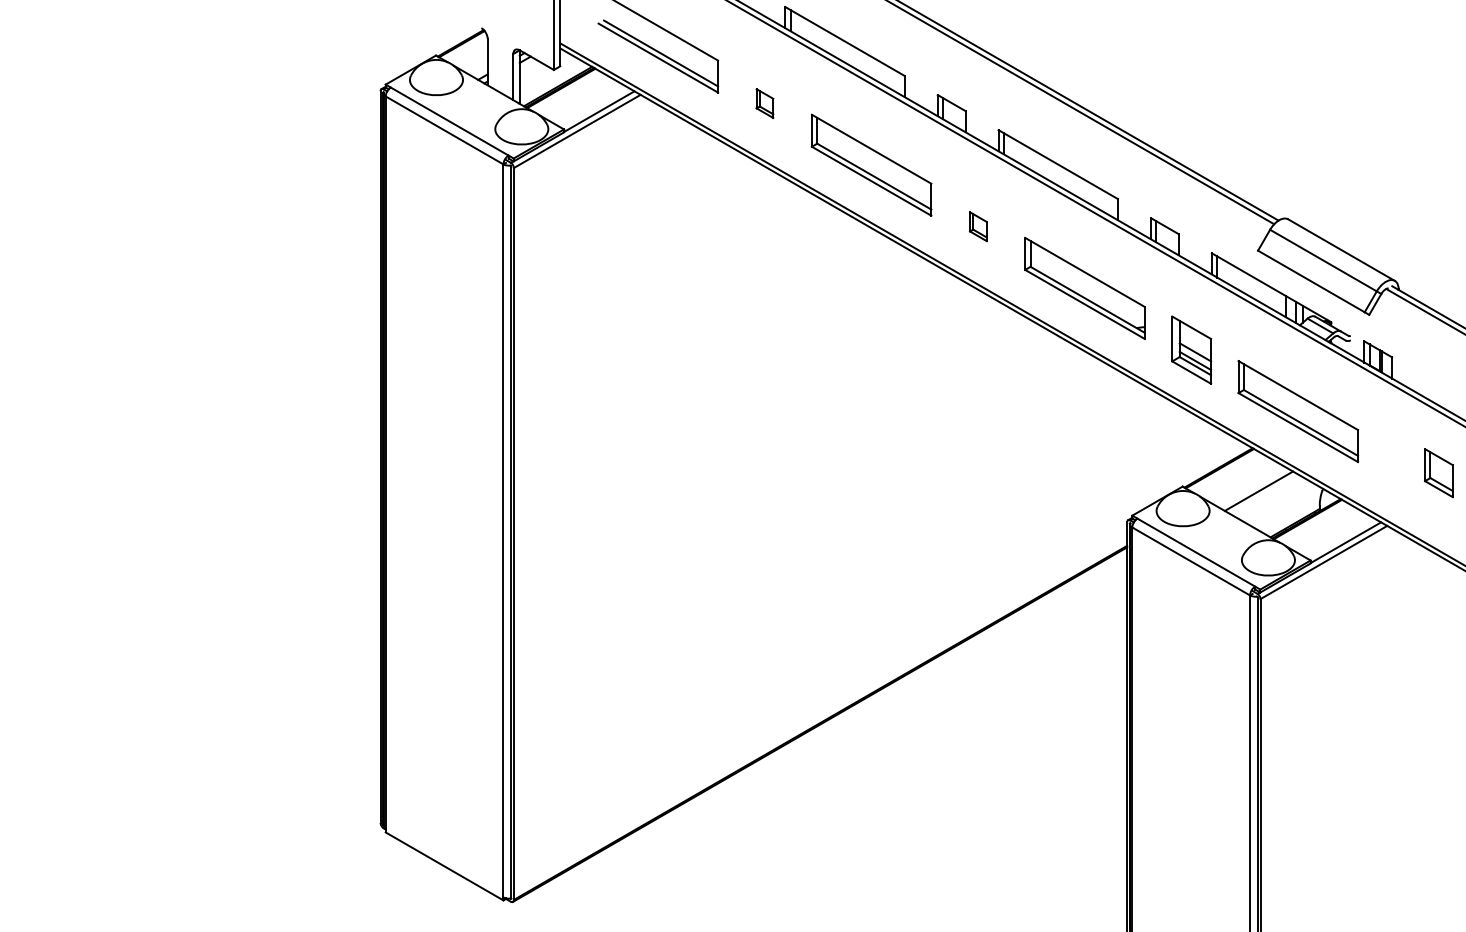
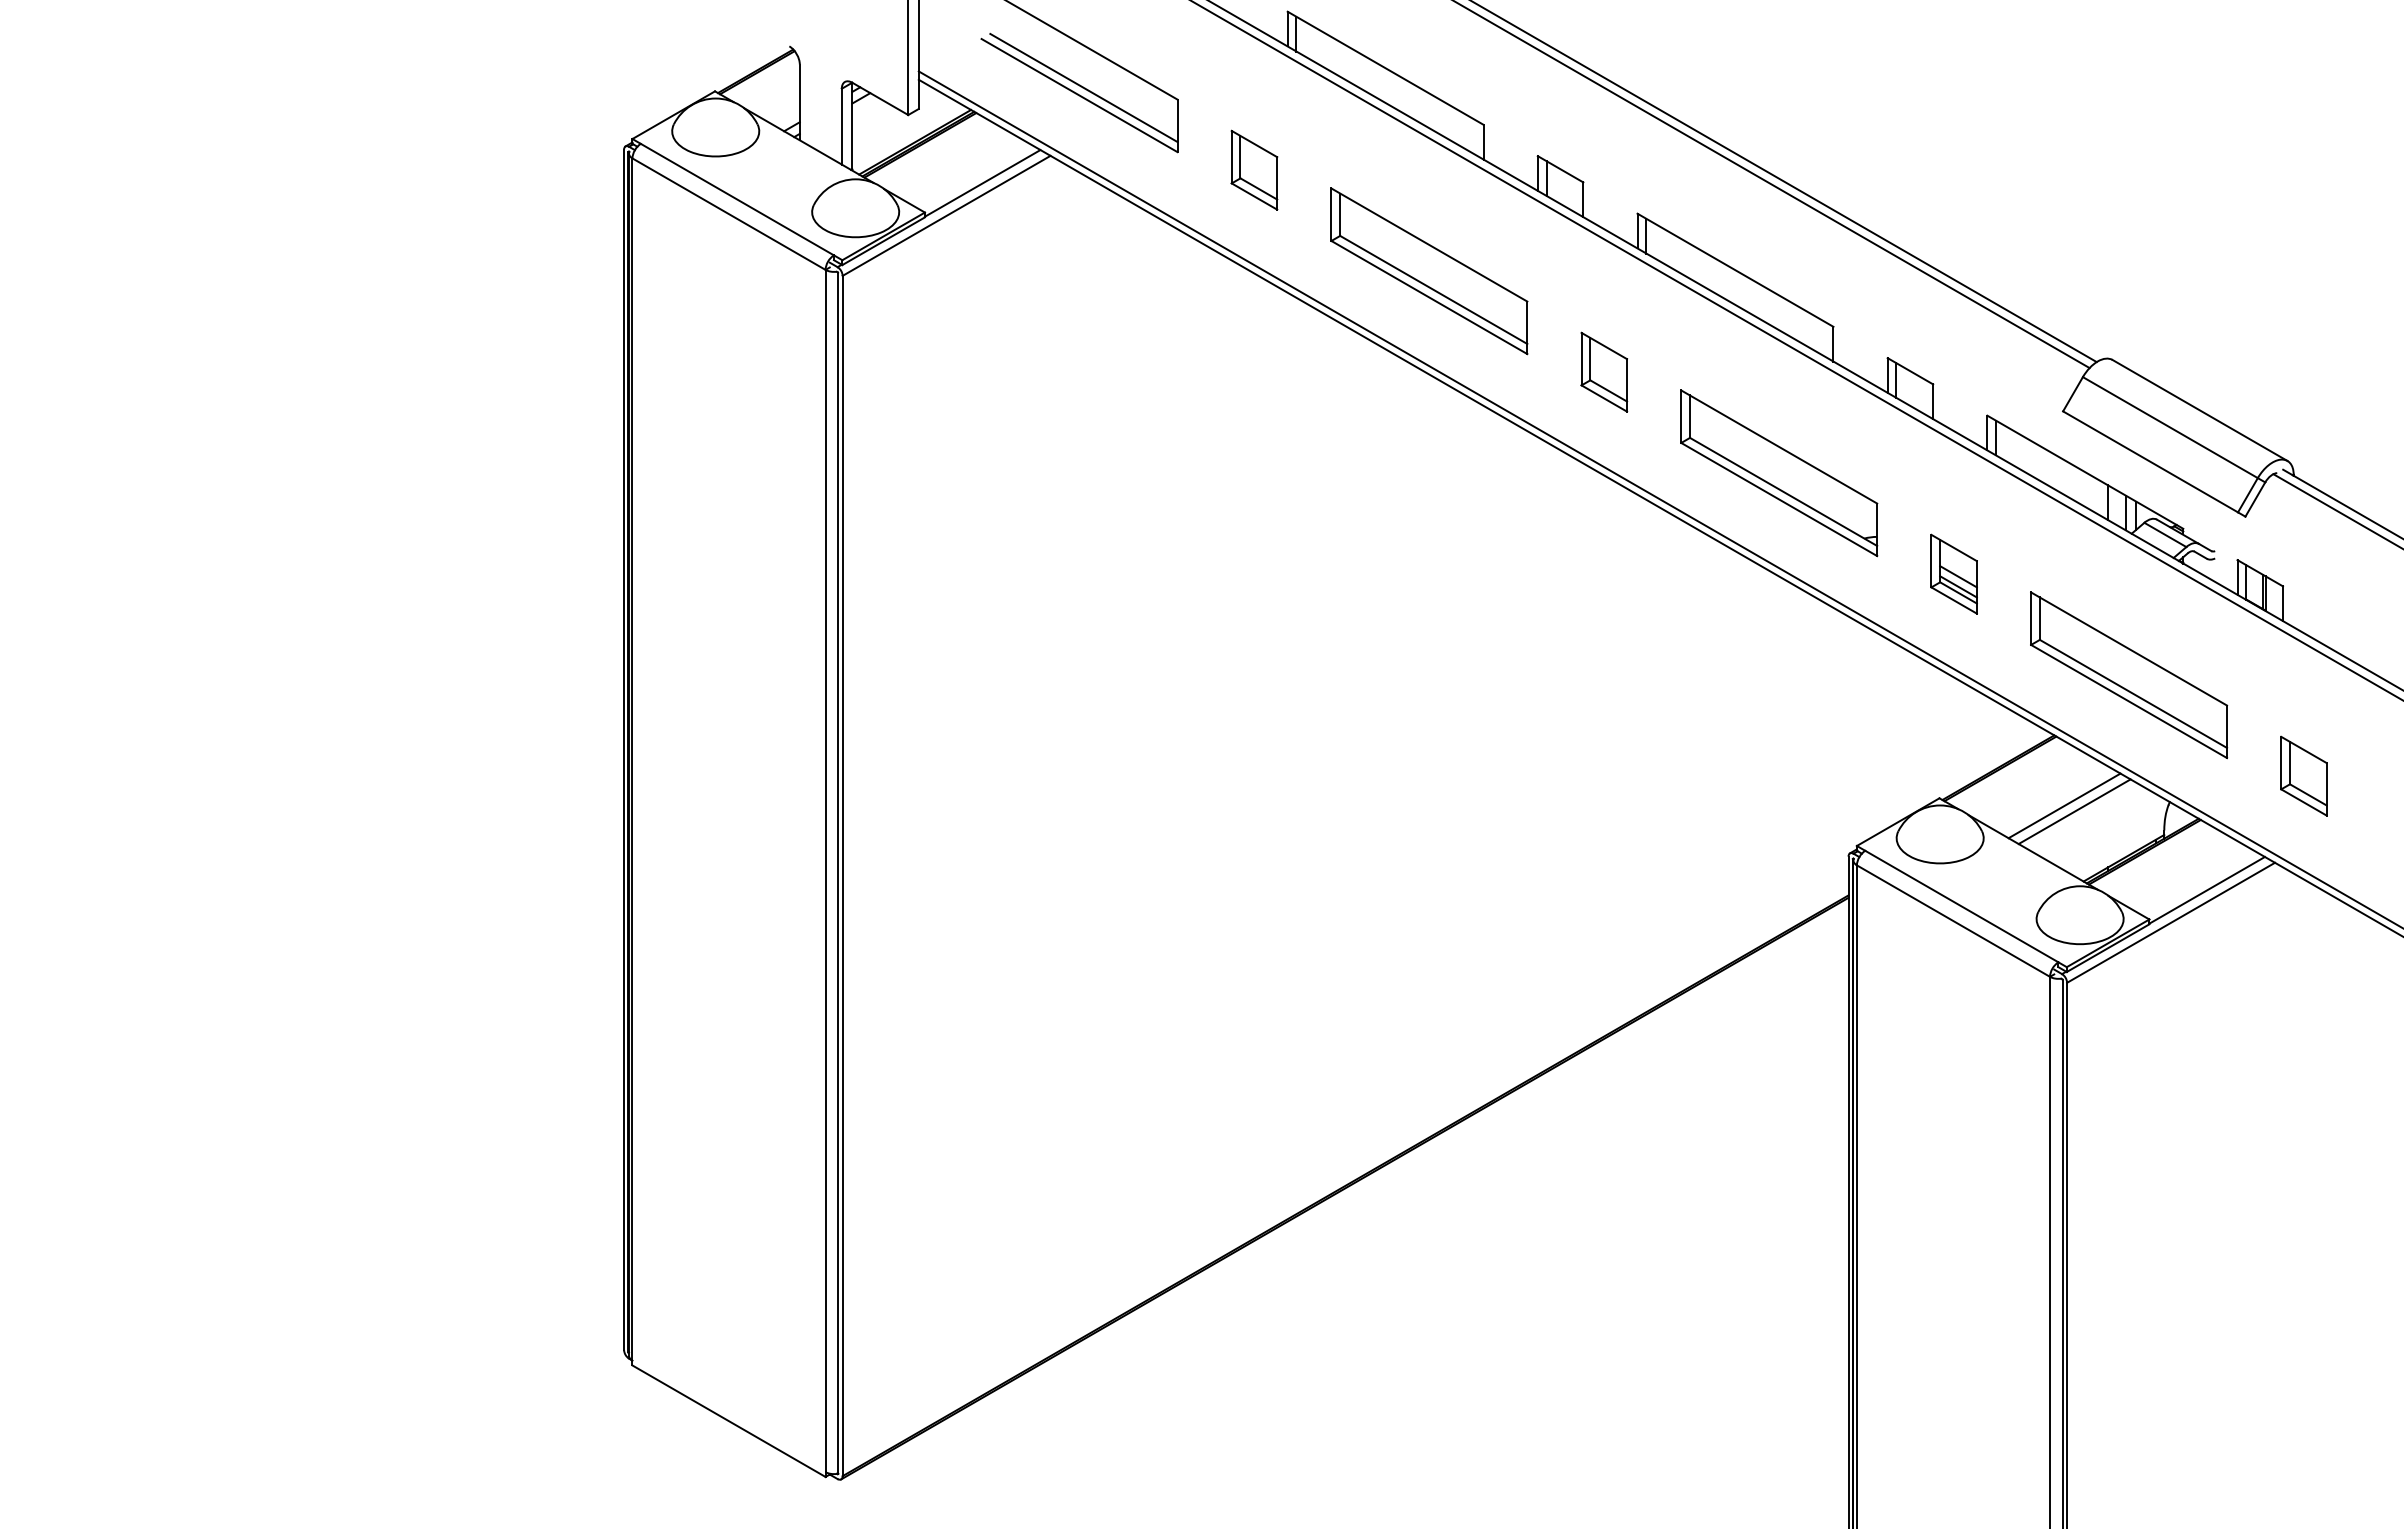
part: (764, 103) -> (1253, 169), size x1.67
part: (978, 226) -> (1604, 371), size x1.67
part: (1191, 349) -> (1953, 573), size x0.71
part: (1438, 473) -> (2303, 776), moved
line: (1264, 494) -> (2073, 811), added

